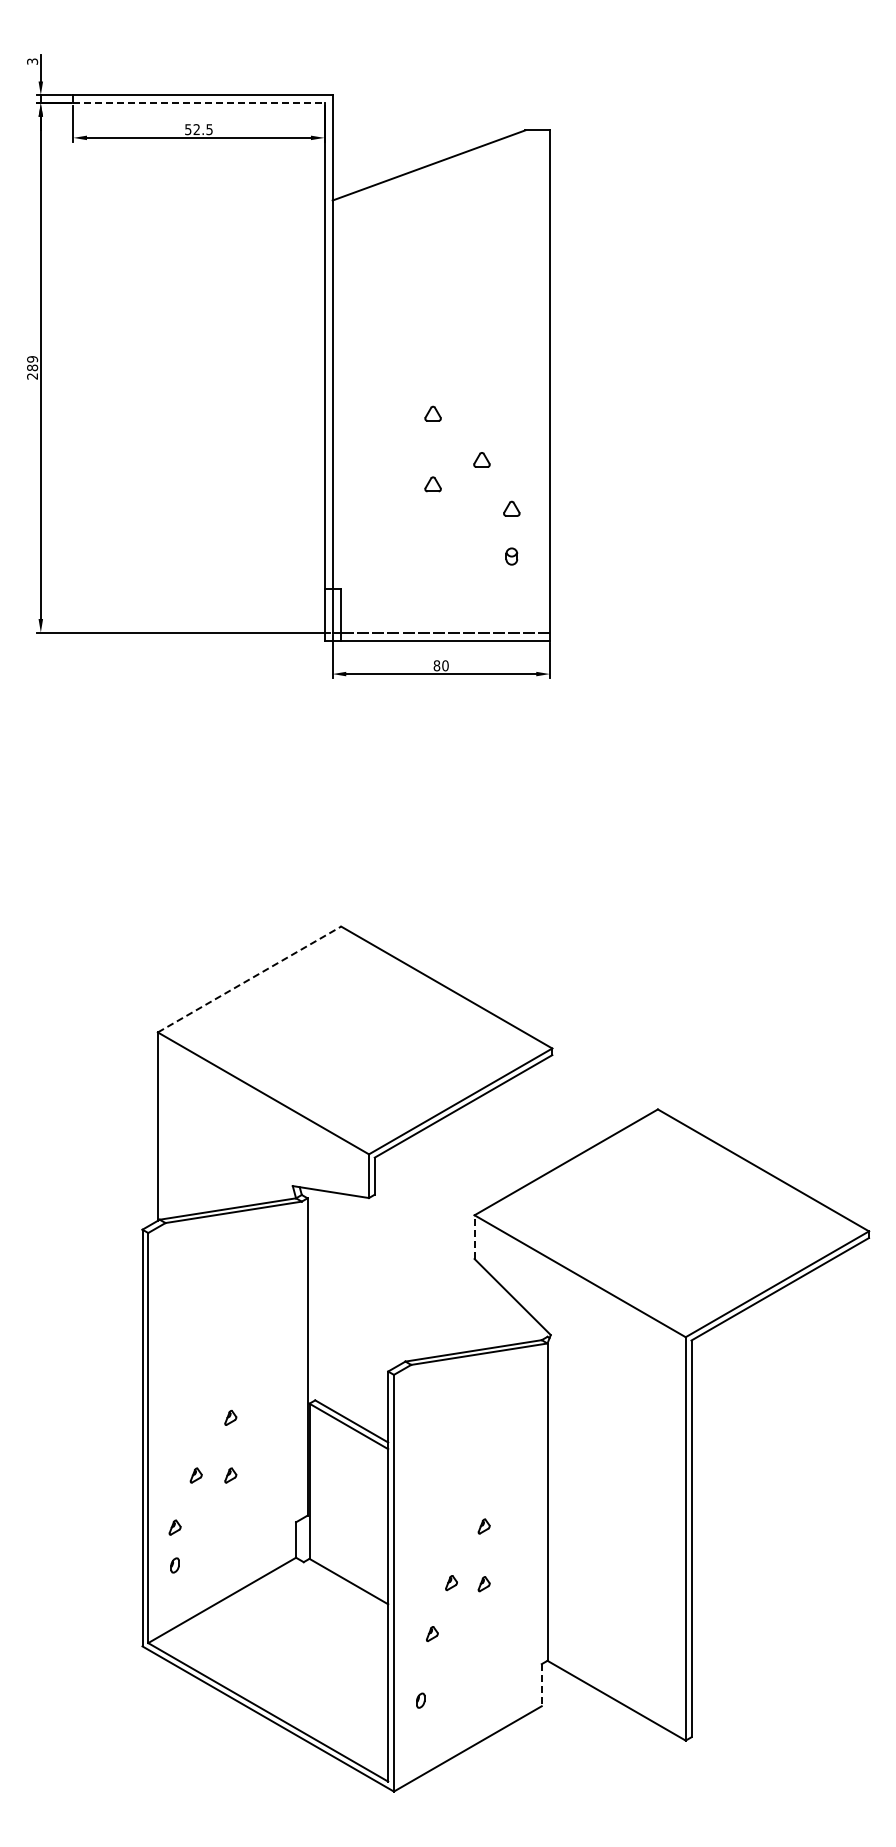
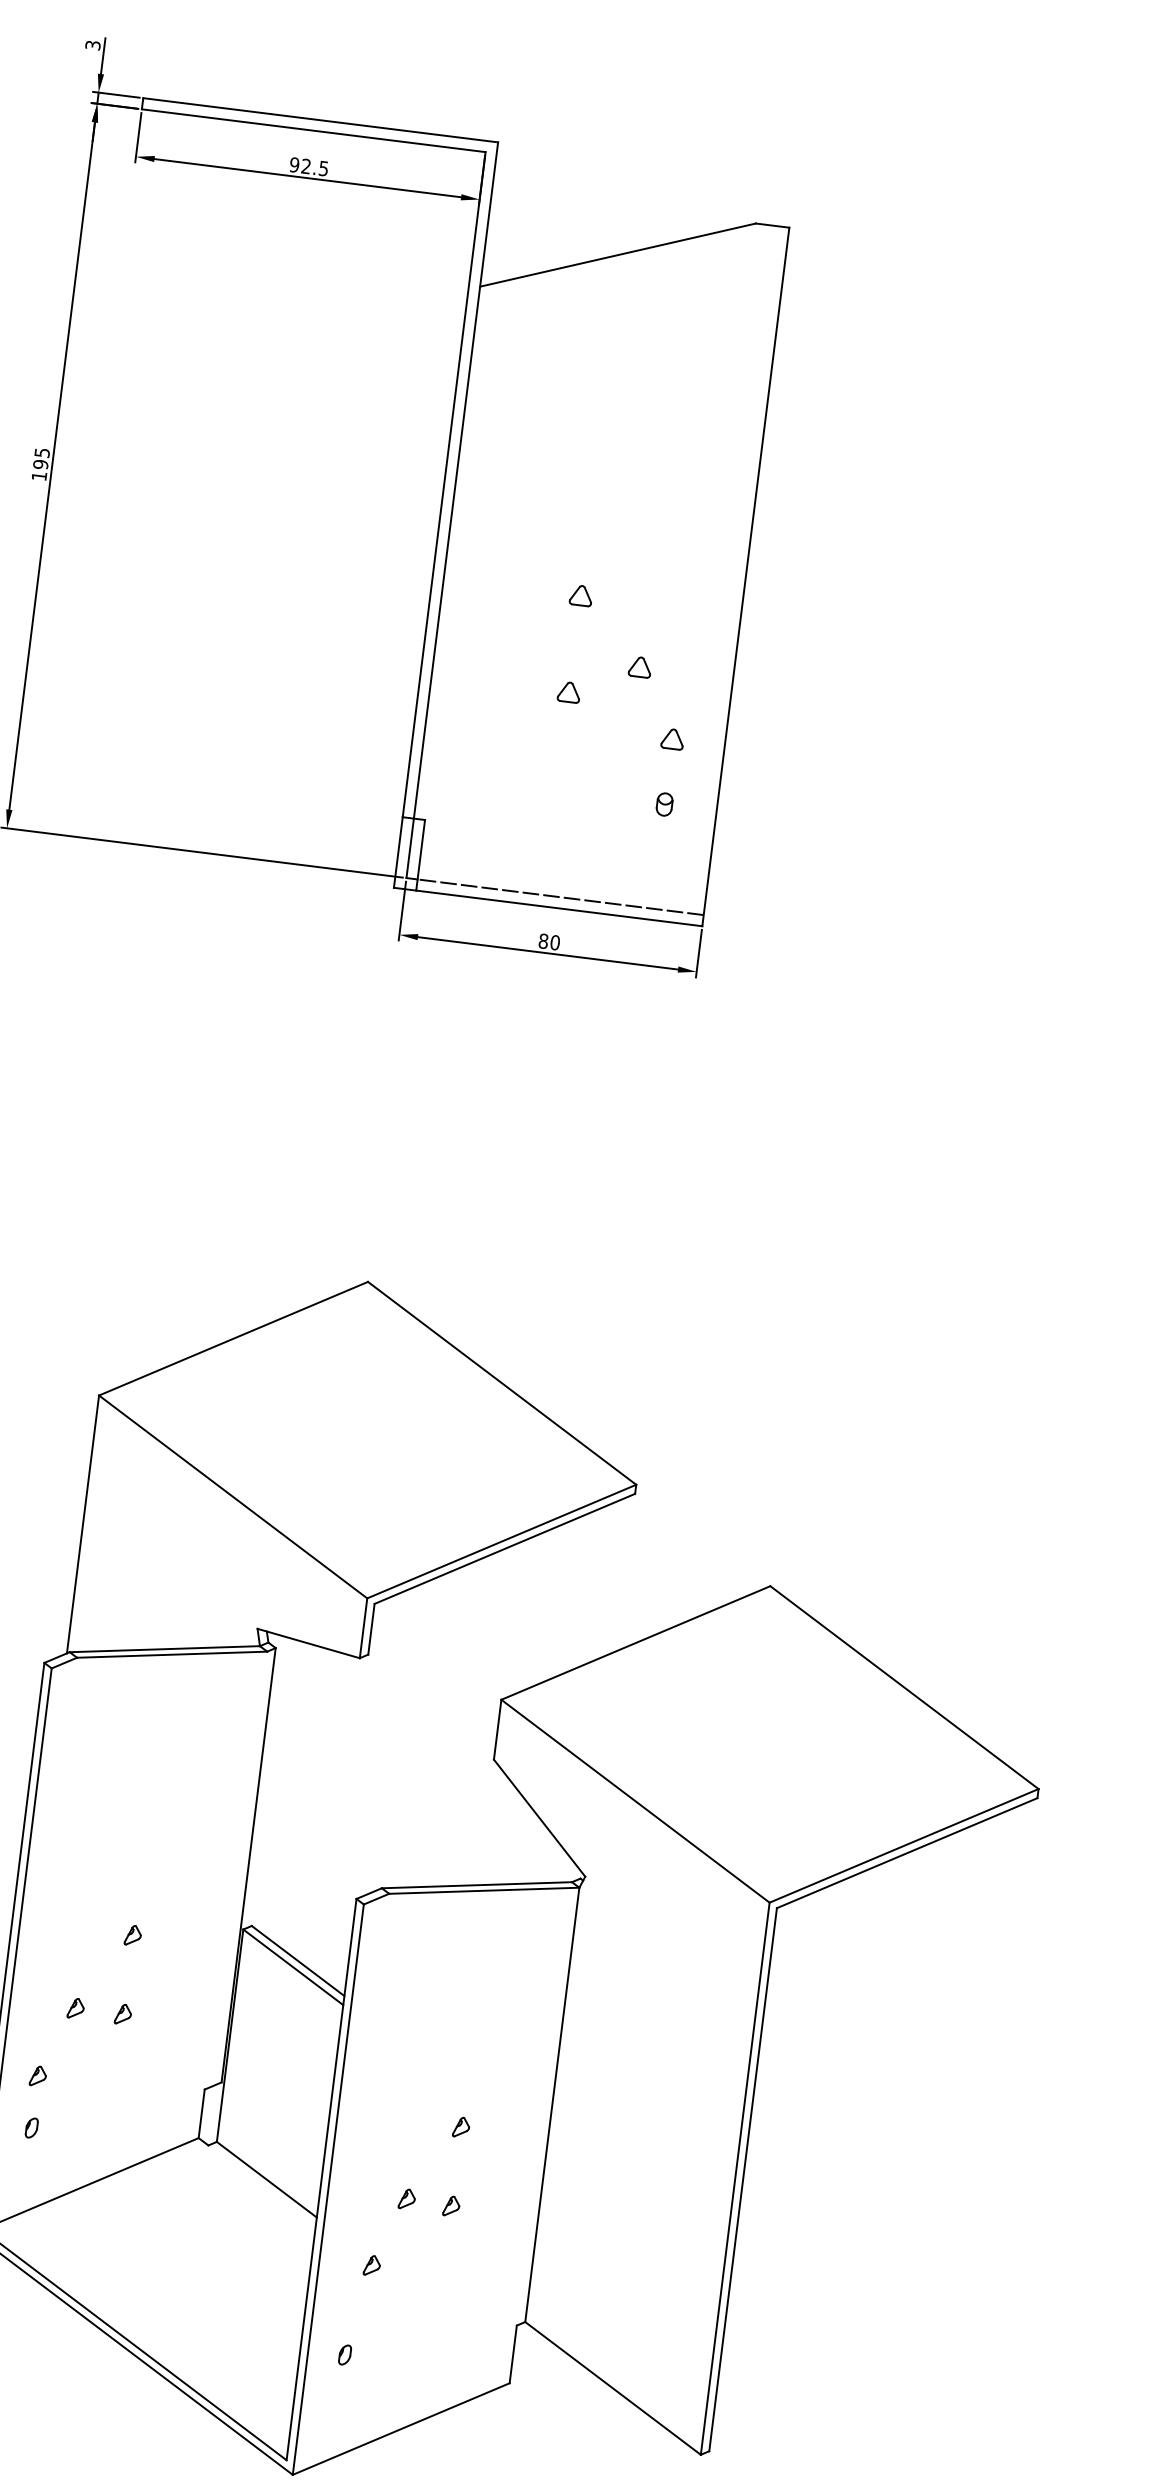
line: (198, 103) -> (313, 131), dashed -> solid
text: (188, 129) -> (294, 164), 52.5 -> 92.5
text: (32, 367) -> (40, 464), 289 -> 195
line: (249, 979) -> (233, 1338), dashed -> solid
line: (474, 1237) -> (497, 1730), dashed -> solid
line: (541, 1685) -> (512, 2354), dashed -> solid

